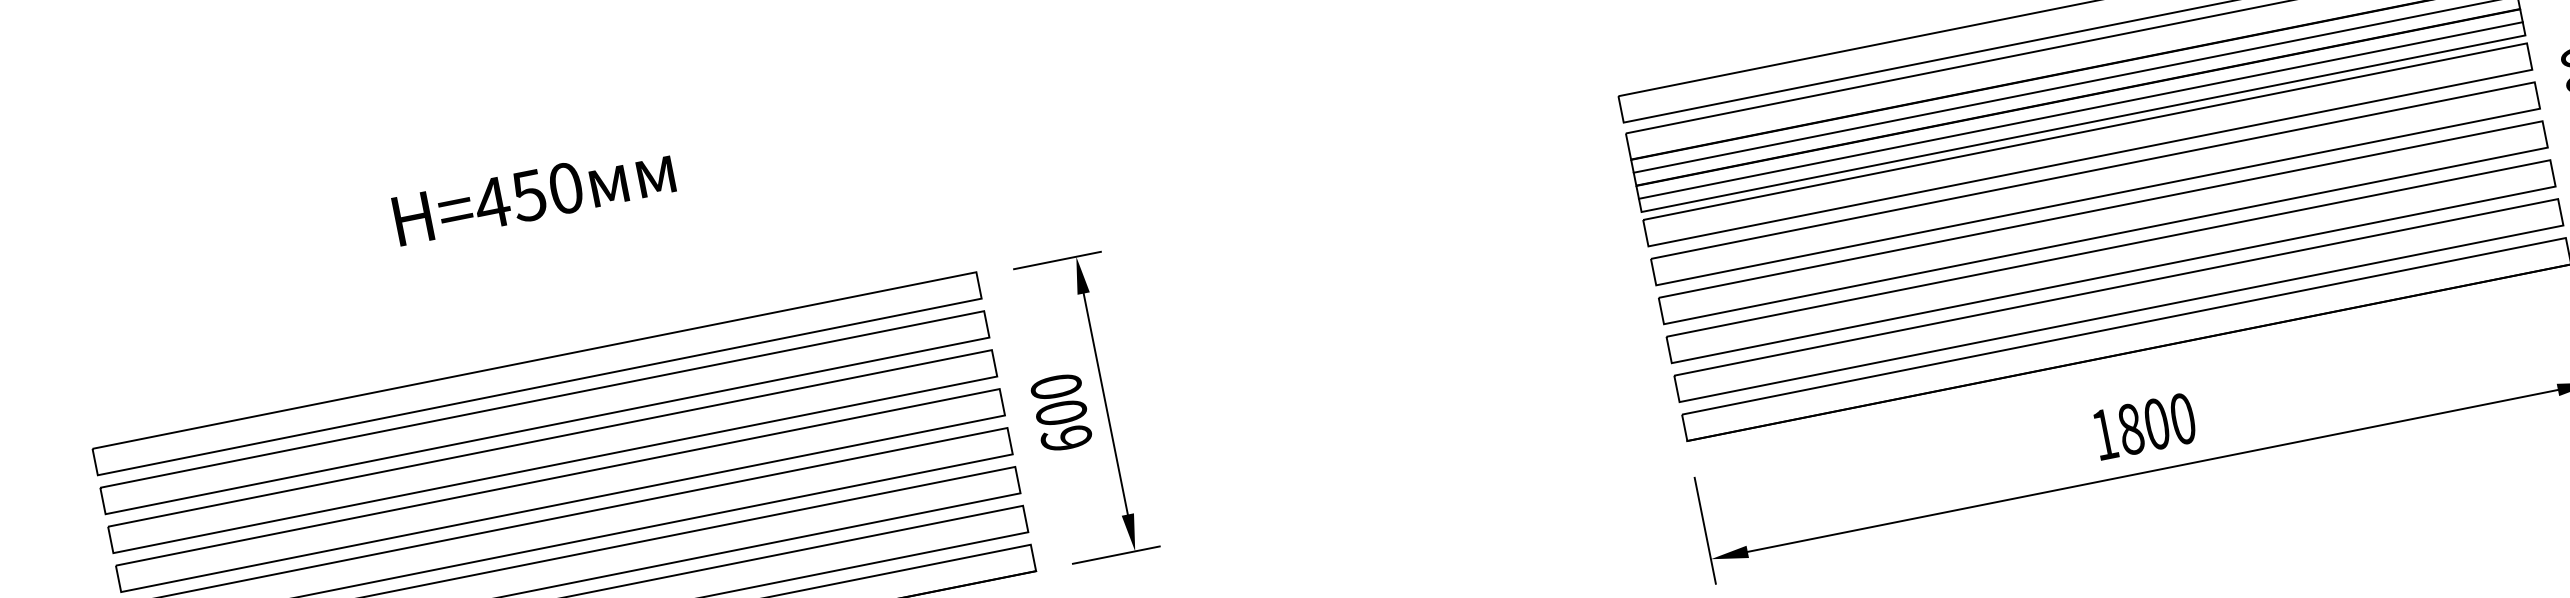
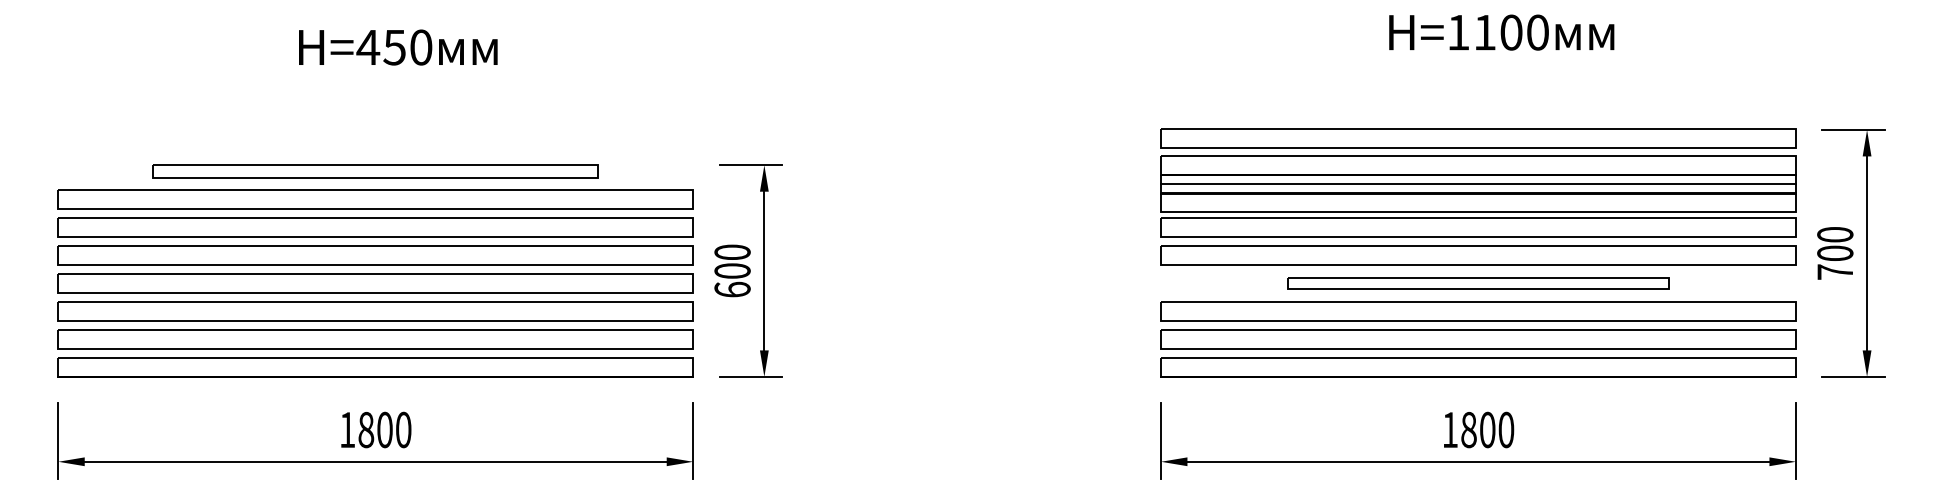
line: (2079, 110) -> (1477, 202), removed
part: (2103, 222) -> (1478, 283), size x0.6
part: (536, 373) -> (375, 171), size x0.7

